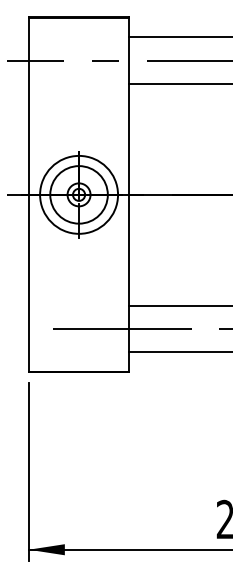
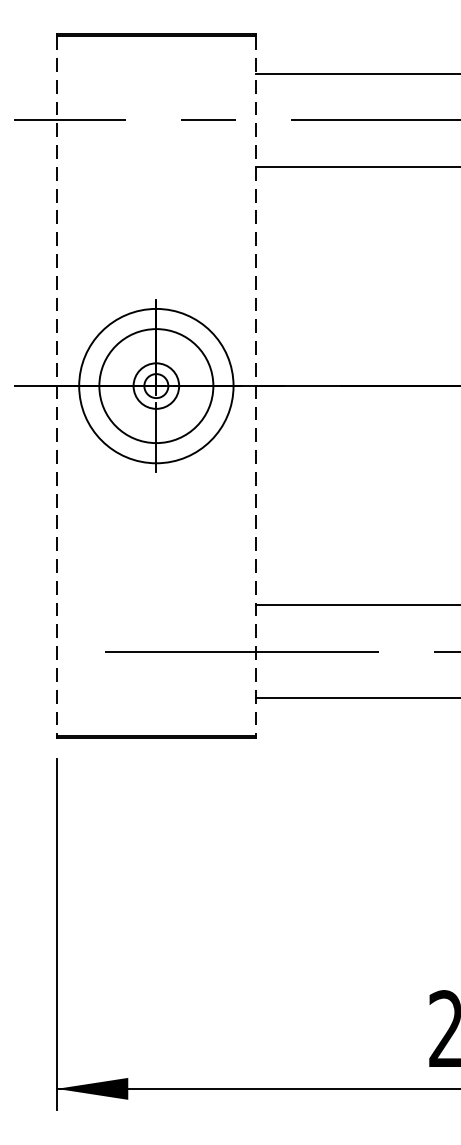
line: (28, 194) -> (56, 385), solid -> dashed
line: (129, 194) -> (256, 385), solid -> dashed

